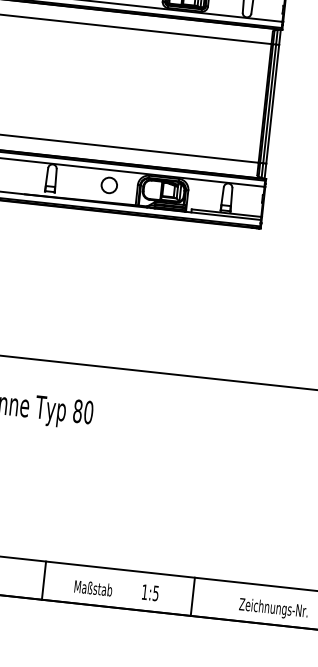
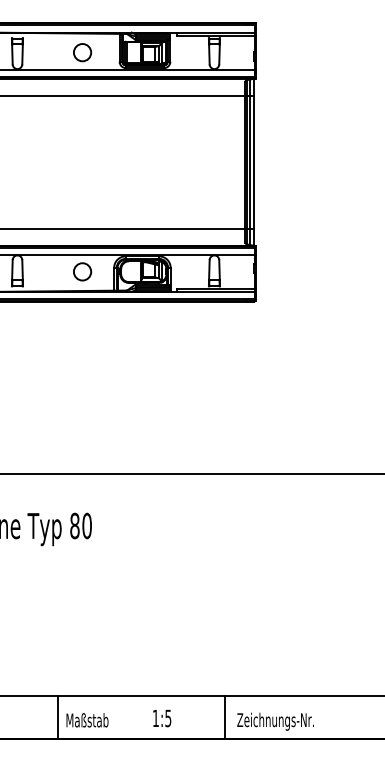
text: (93, 588) -> (87, 720), moved
text: (150, 592) -> (162, 718), moved
text: (273, 608) -> (275, 721), moved

